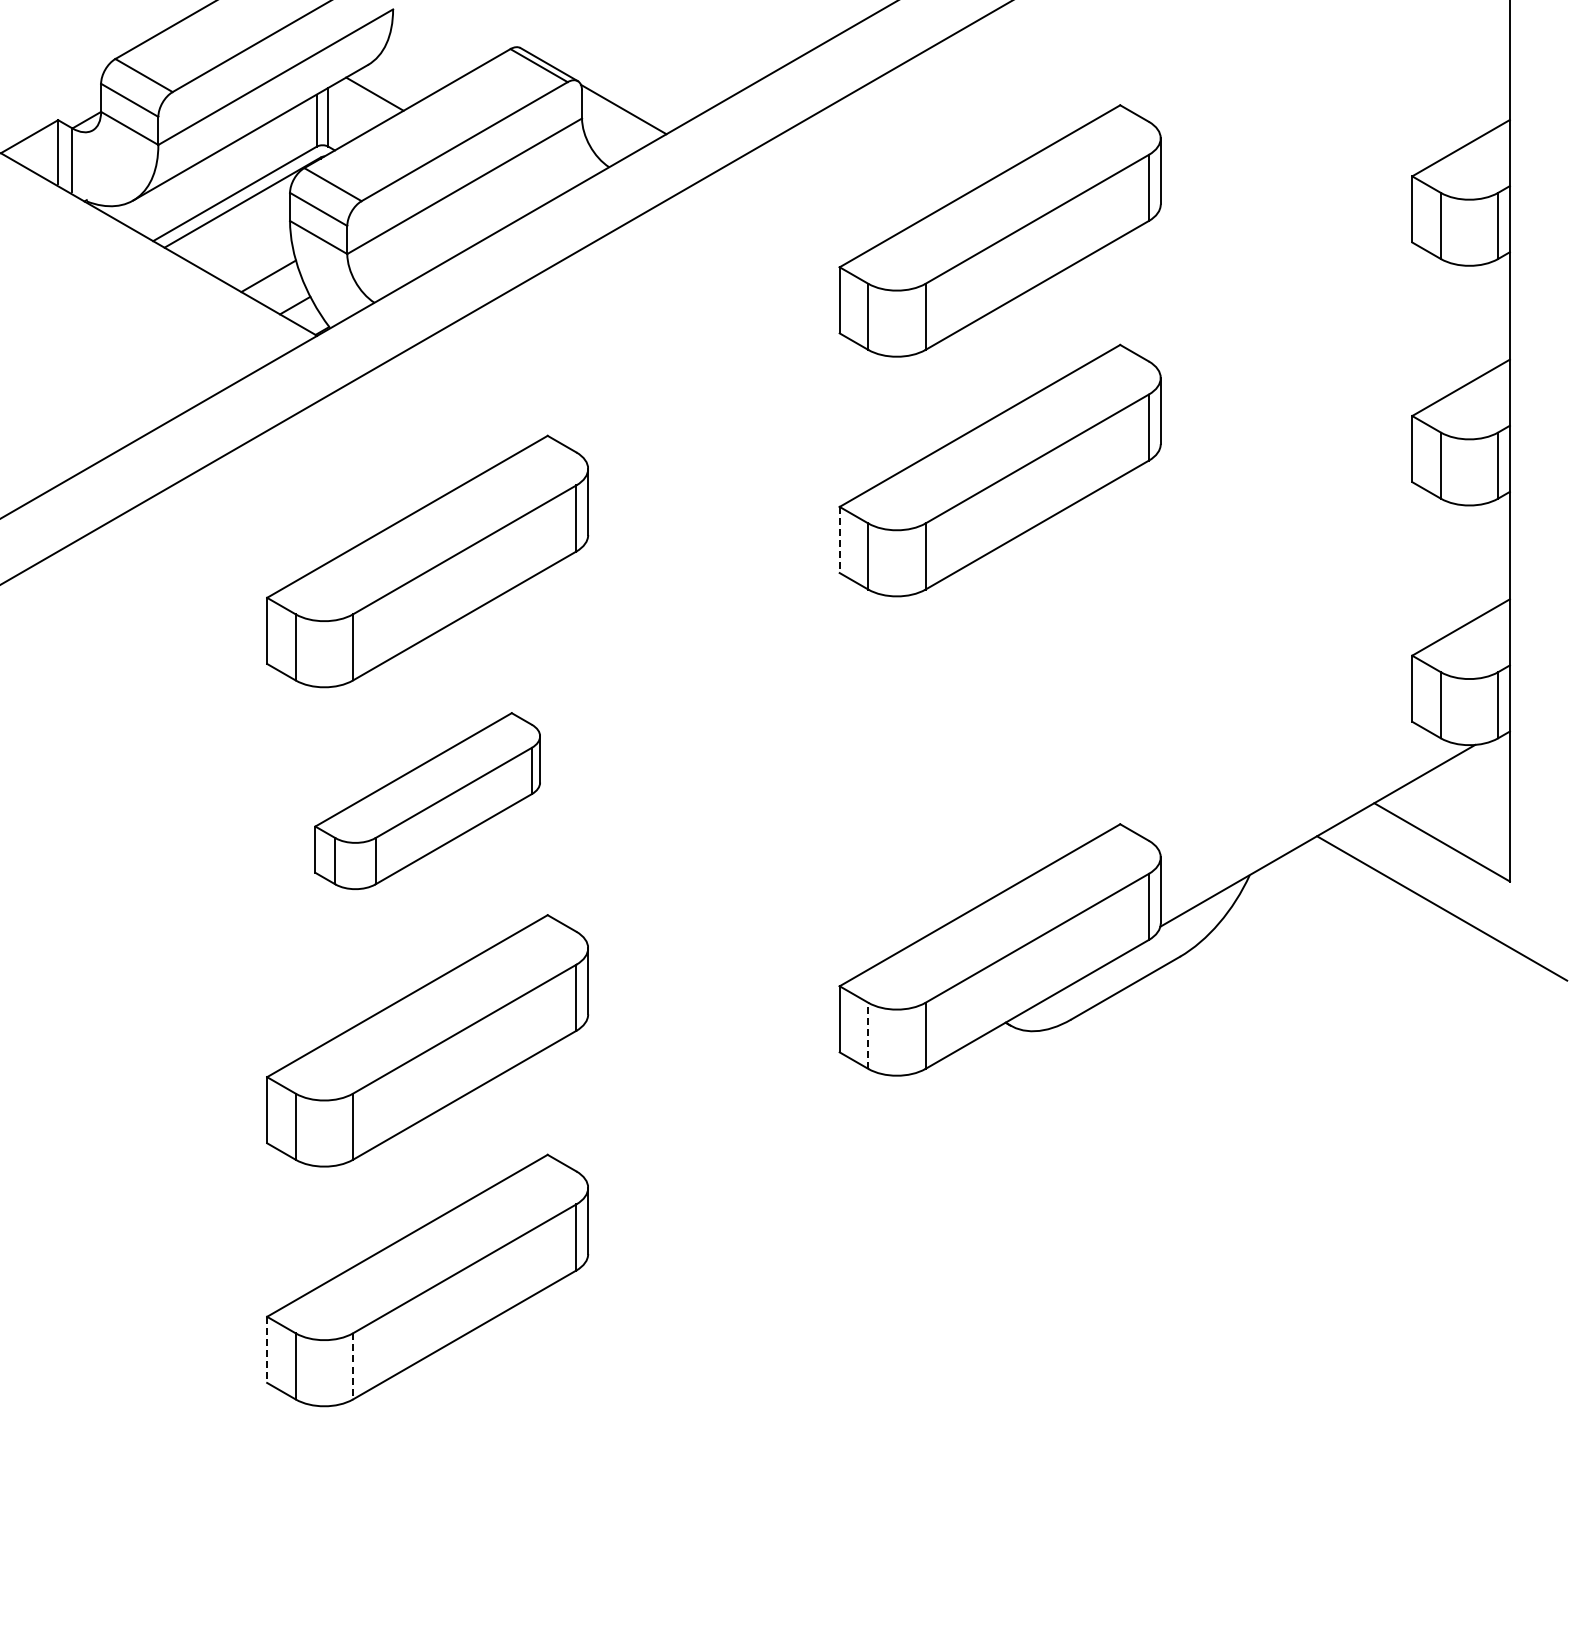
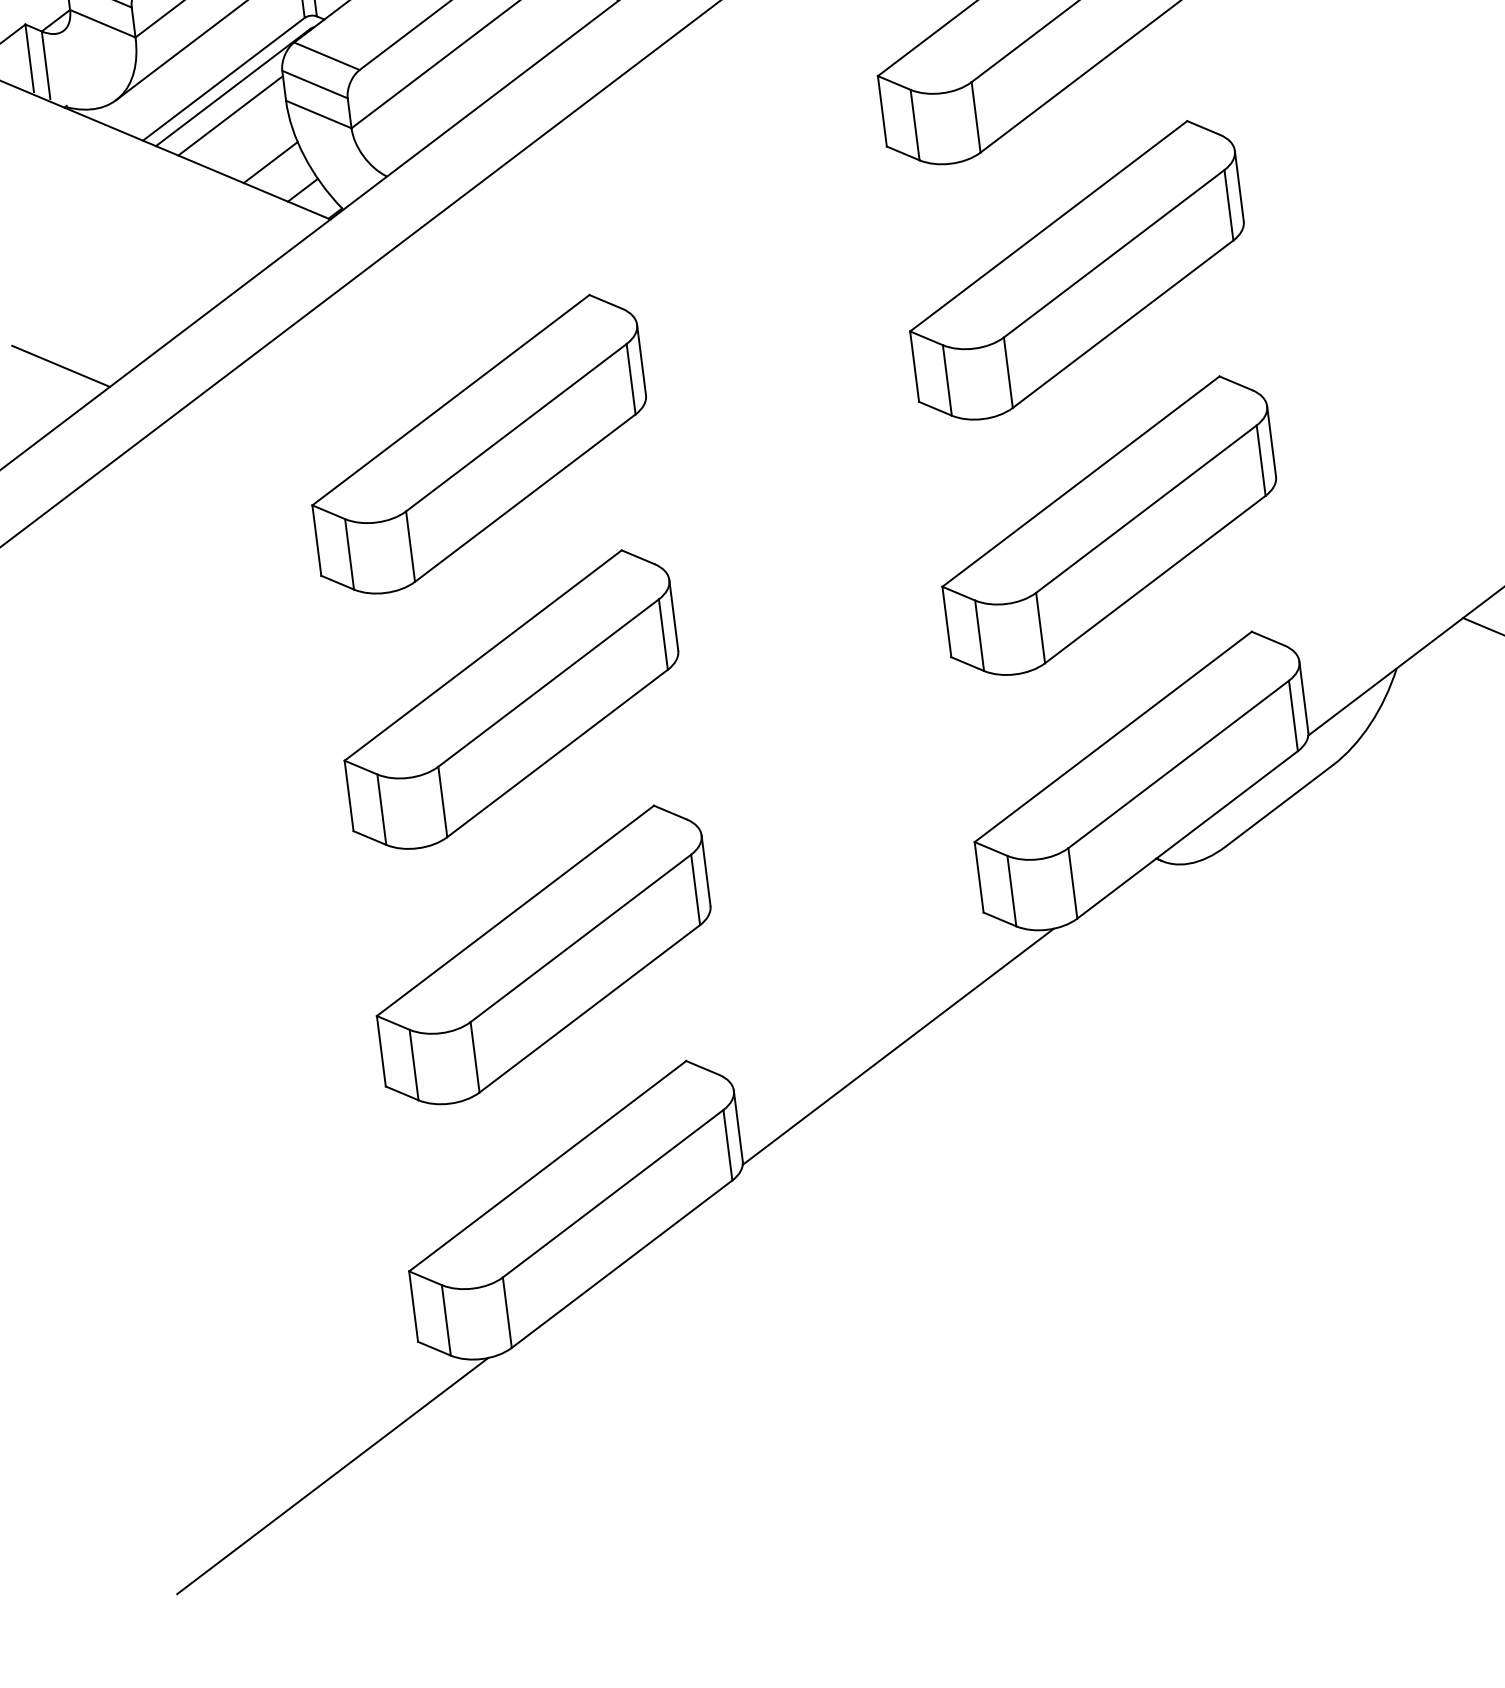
line: (237, 228) -> (231, 115), added
line: (50, 439) -> (60, 365), added
line: (839, 540) -> (914, 367), dashed -> solid
part: (999, 709) -> (1107, 525), added
part: (427, 800) -> (510, 699), size x1.43
line: (868, 1035) -> (1012, 890), dashed -> solid
line: (744, 1166) -> (897, 1046), added
line: (267, 1350) -> (414, 1307), dashed -> solid
line: (353, 1366) -> (507, 1312), dashed -> solid
line: (172, 1496) -> (332, 1475), added

